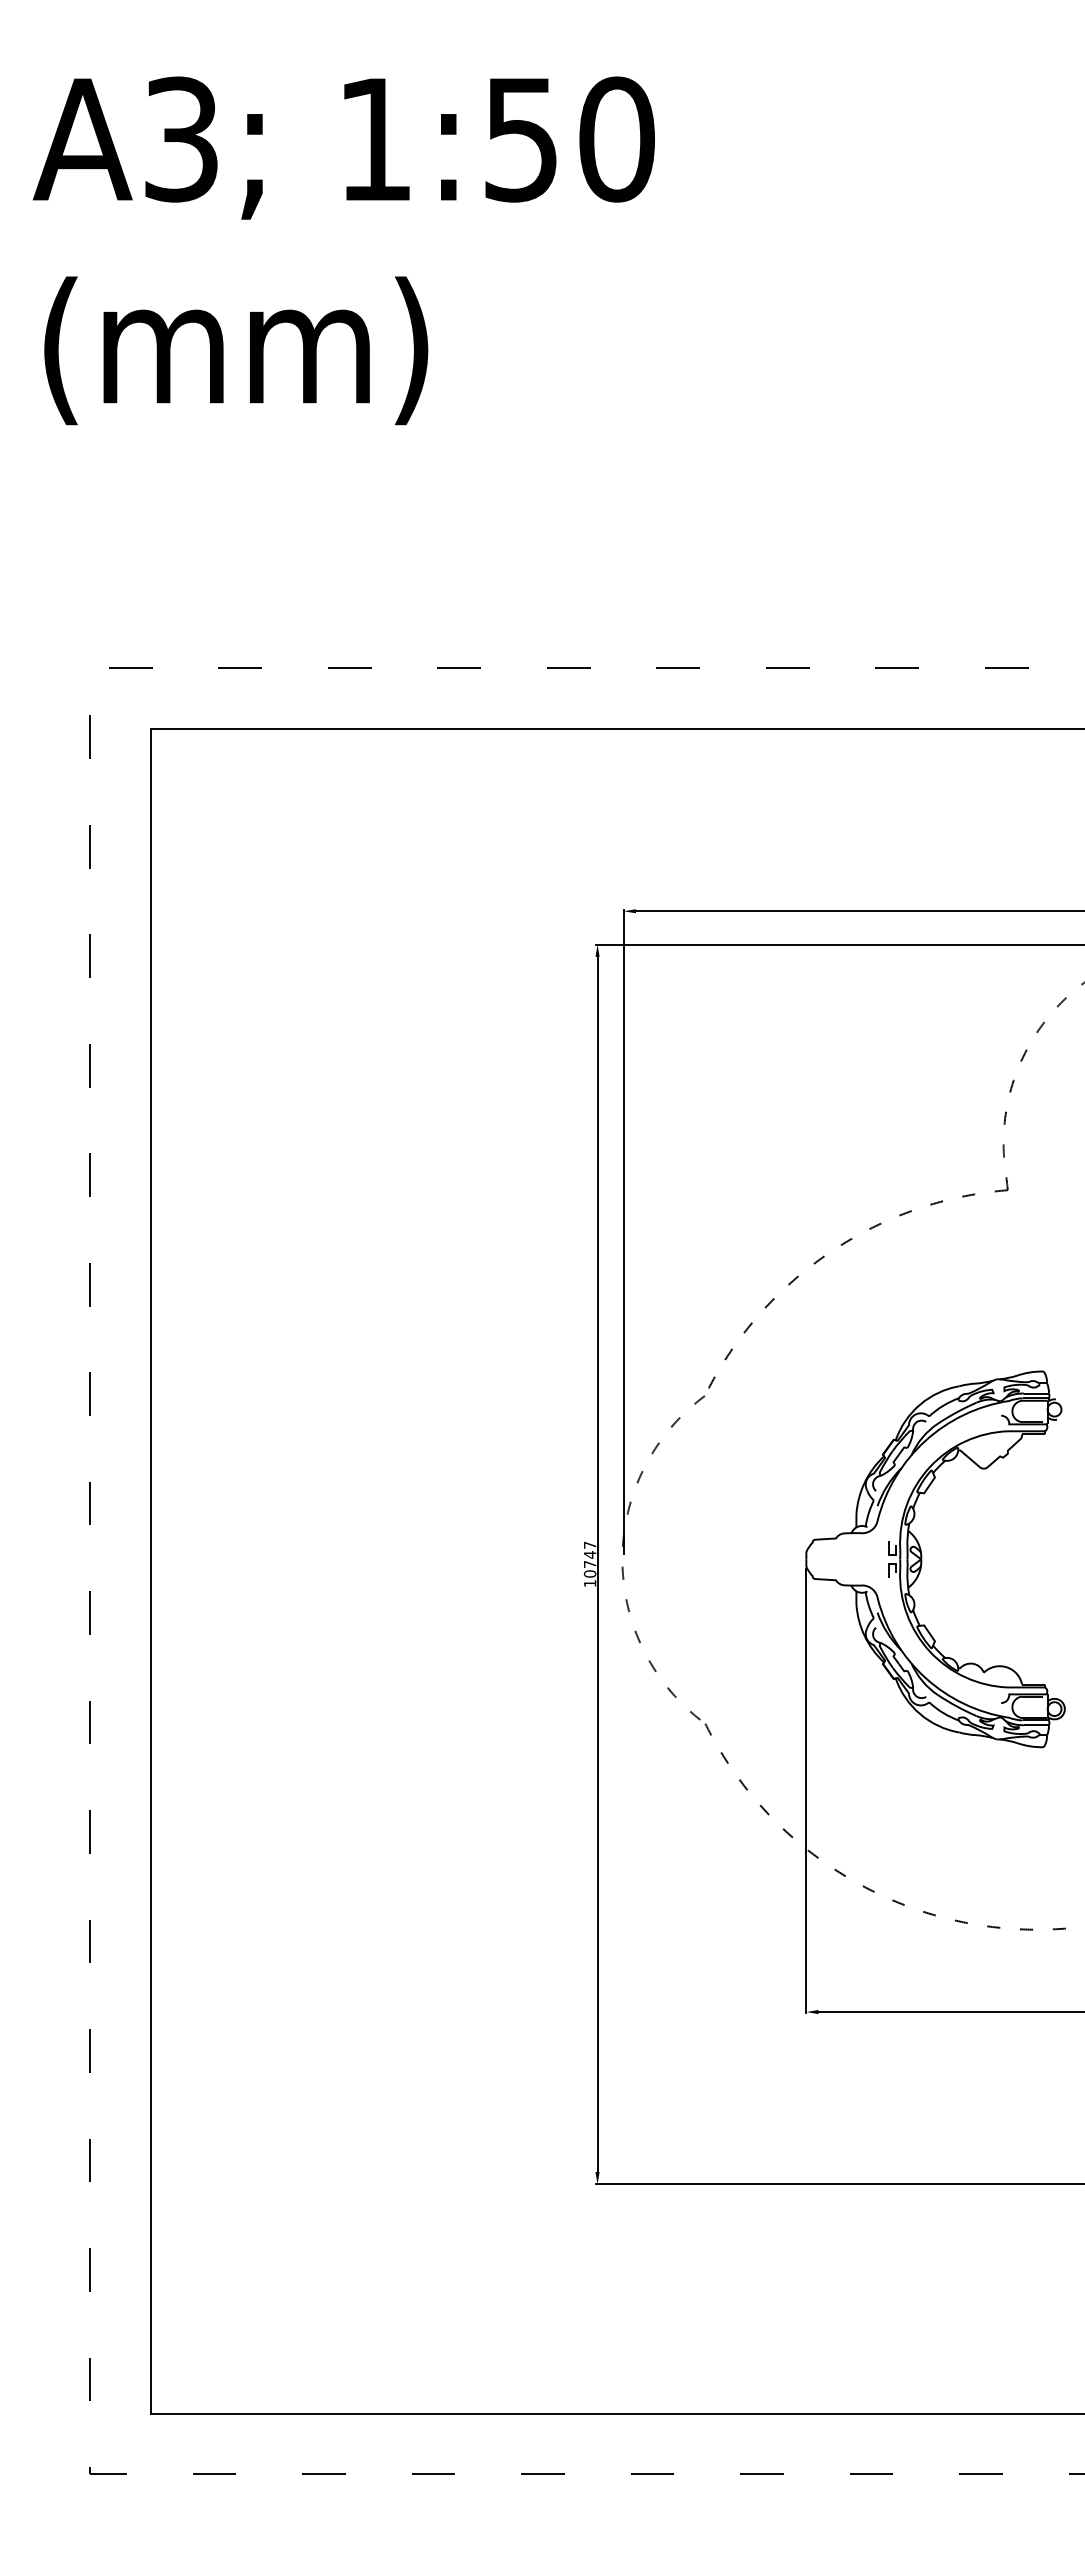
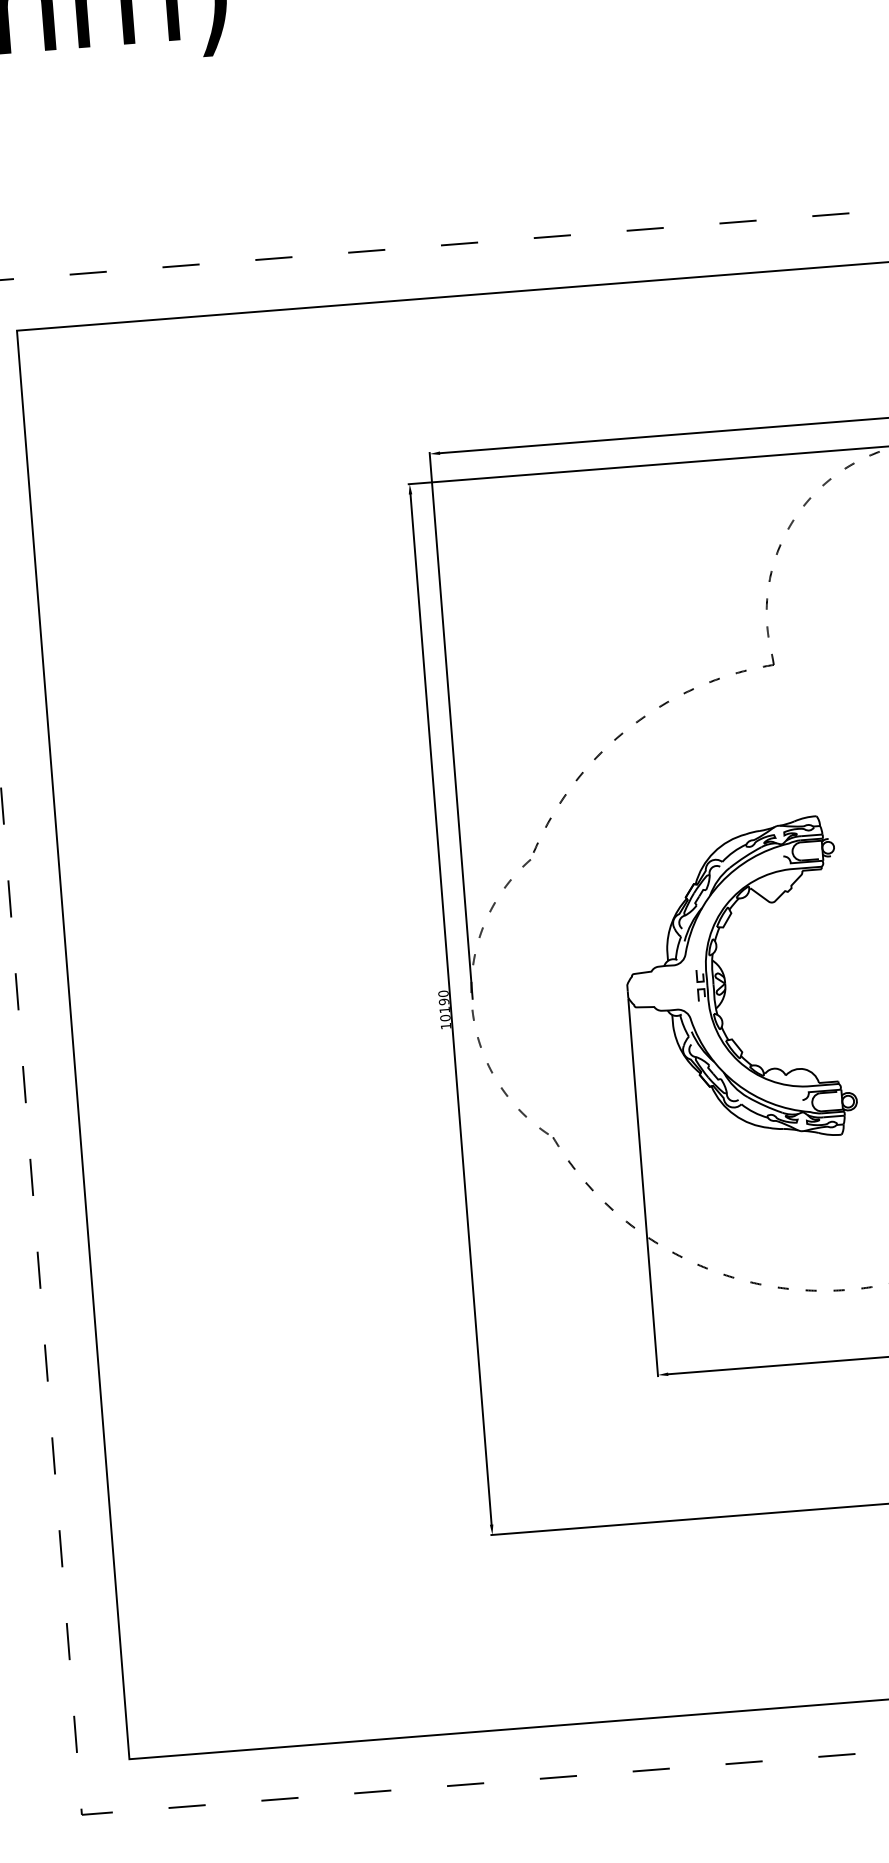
text: (589, 1554) -> (443, 1001), 10747 -> 10190

